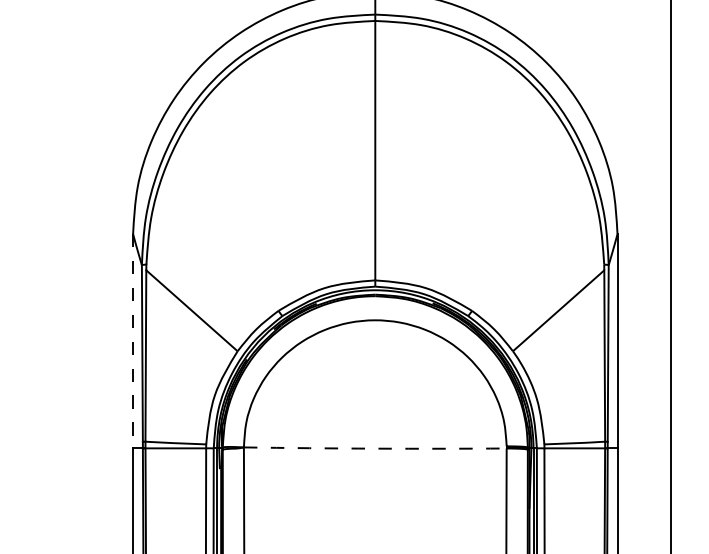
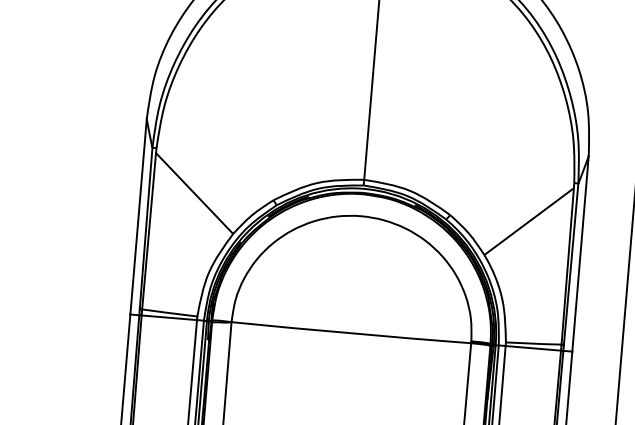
line: (133, 341) -> (138, 217), dashed -> solid
arc: (375, 448) -> (351, 333), dashed -> solid

